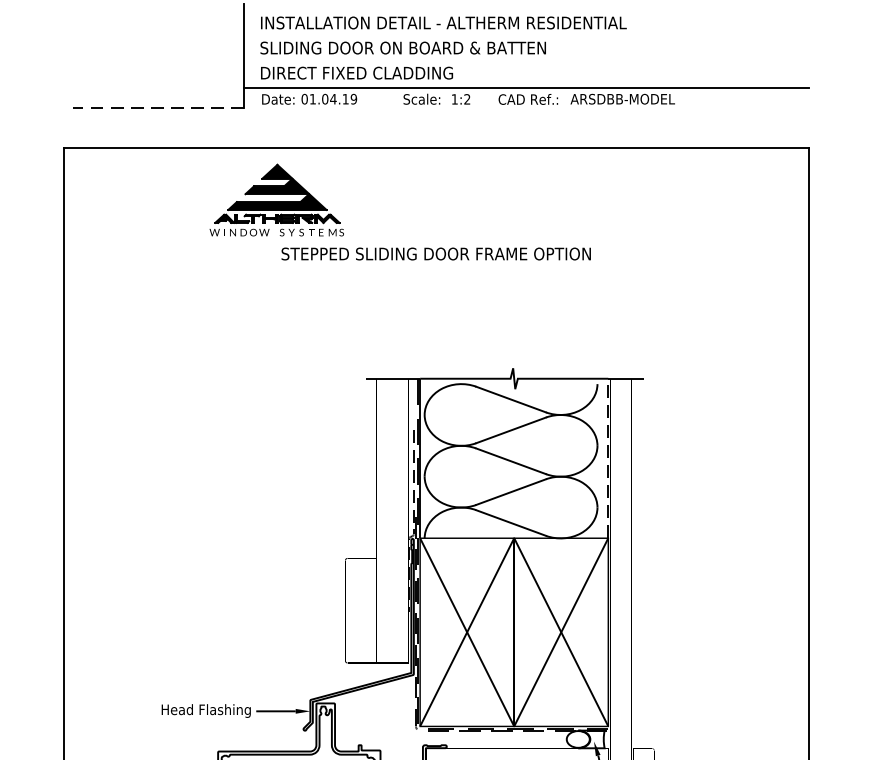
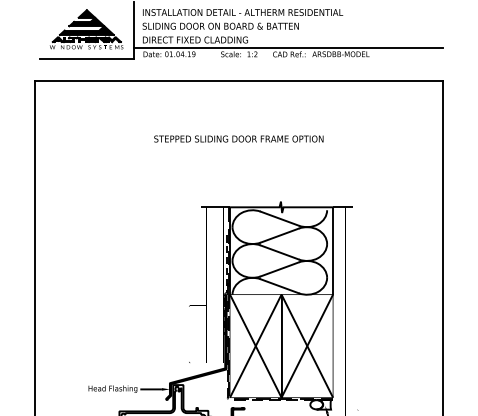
line: (157, 108) -> (86, 59), dashed -> solid
part: (276, 200) -> (86, 29), moved
line: (609, 457) -> (333, 250), dashed -> solid

